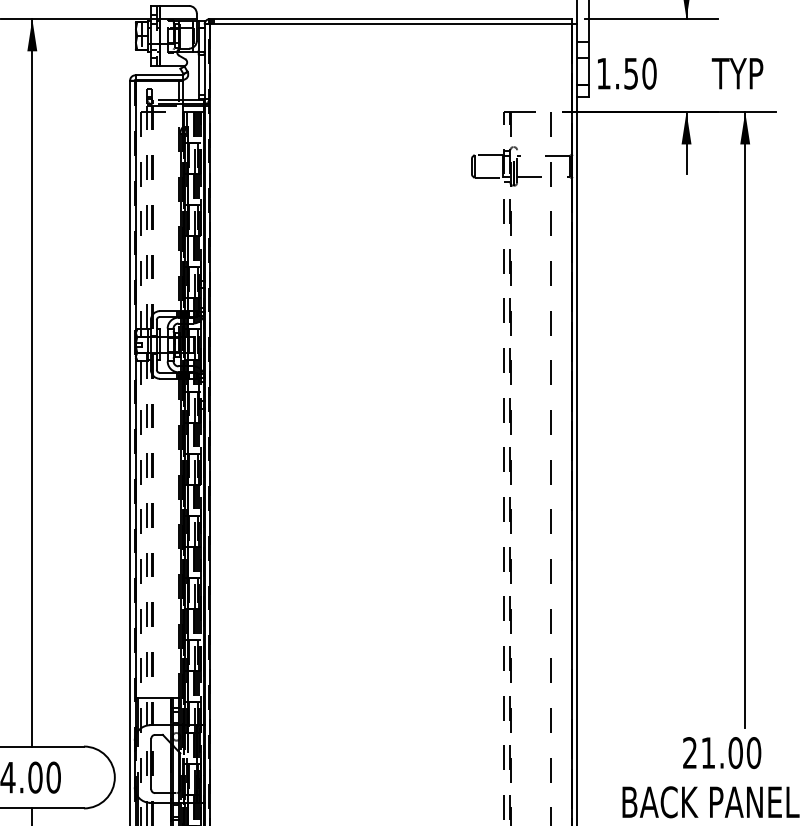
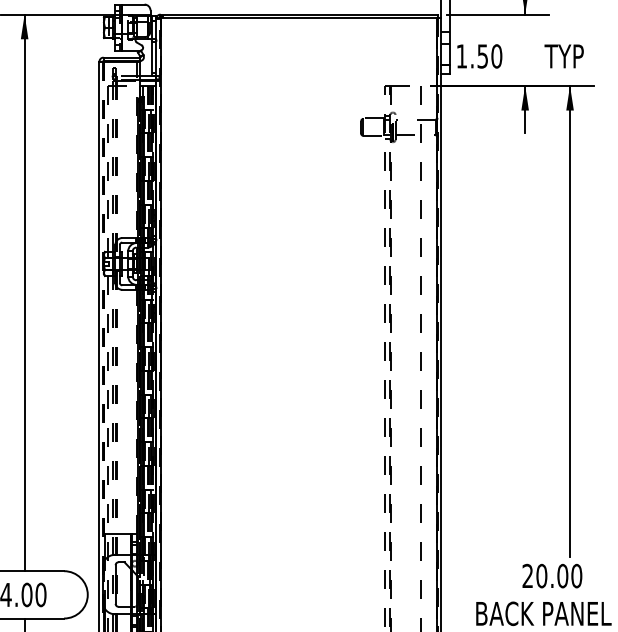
line: (135, 408) -> (103, 312), solid -> dashed
text: (707, 752) -> (541, 575), 21.00 -> 20.00

